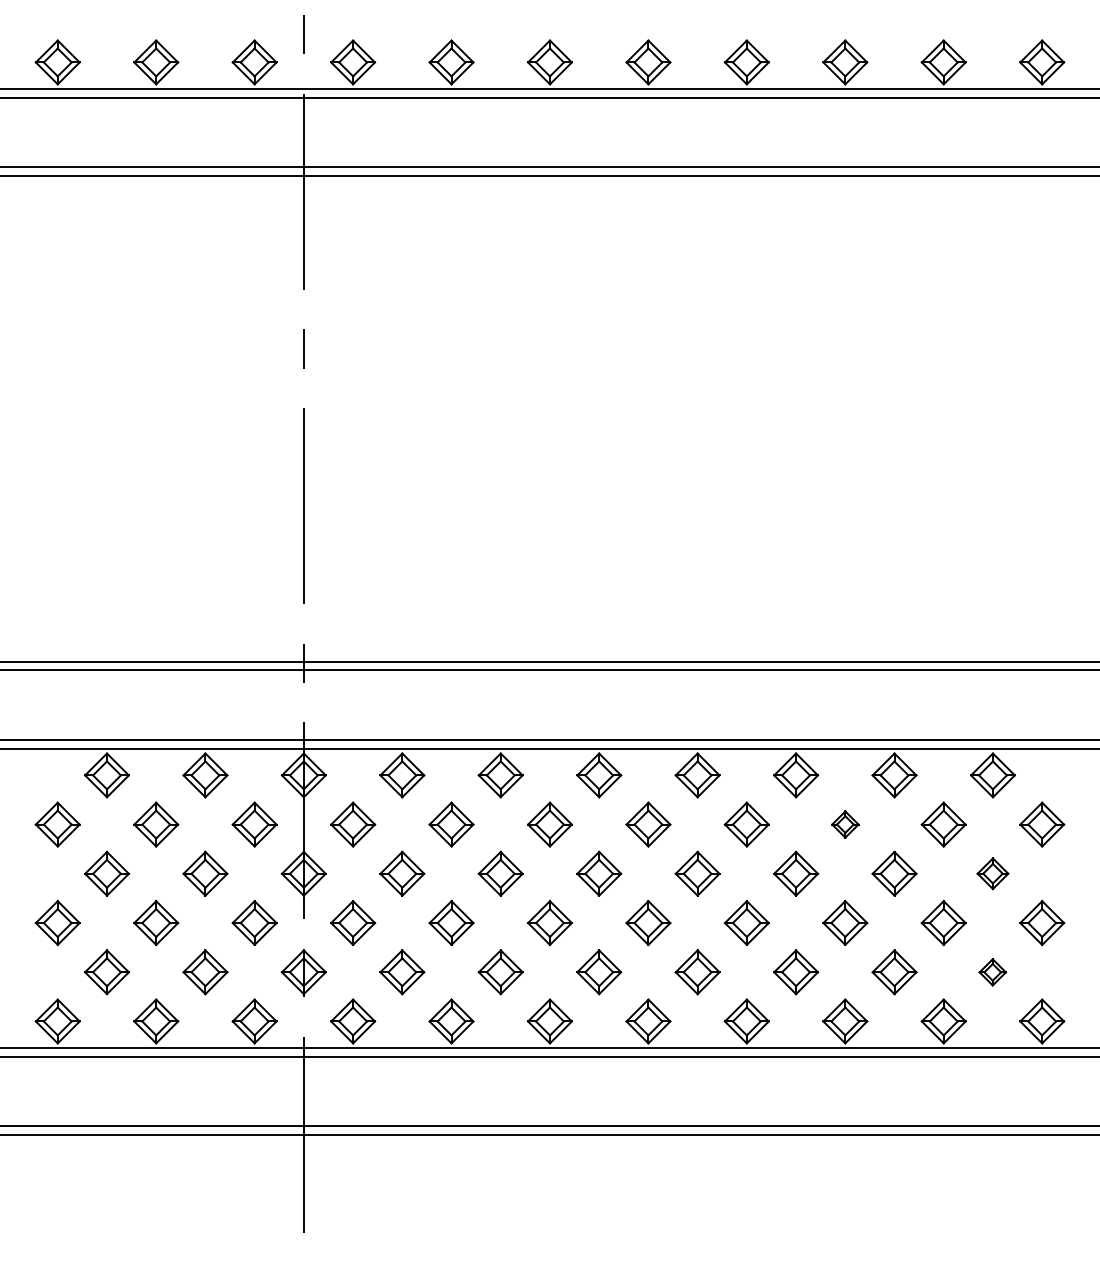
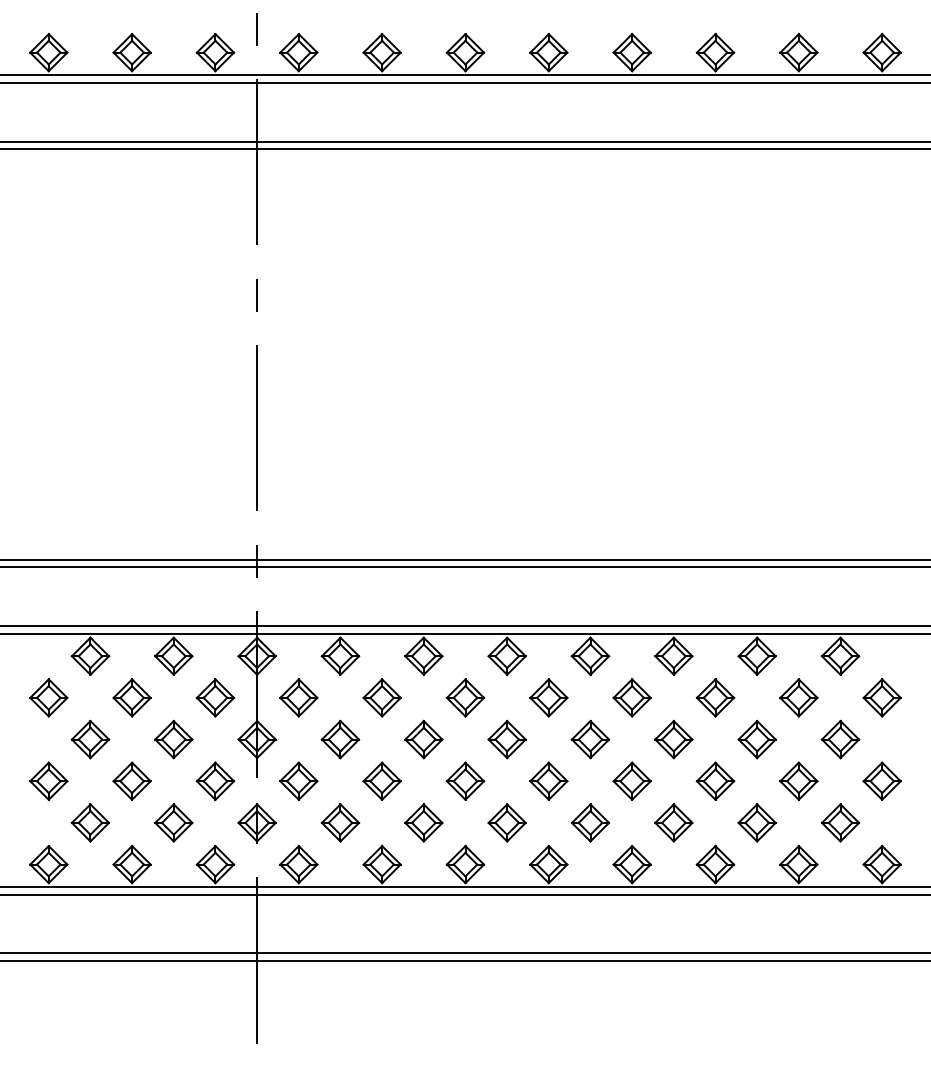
part: (845, 824) -> (715, 697), size x1.67
part: (992, 873) -> (840, 739), size x1.43
part: (992, 972) -> (840, 823), size x1.67

